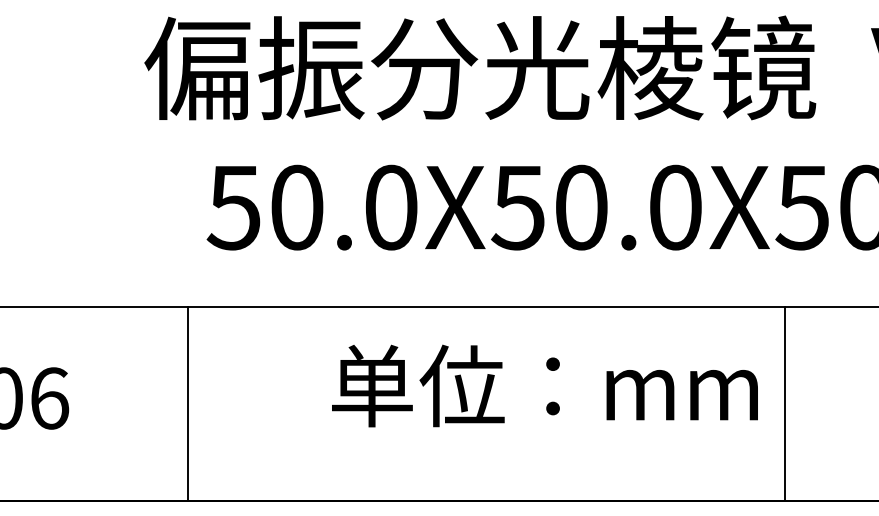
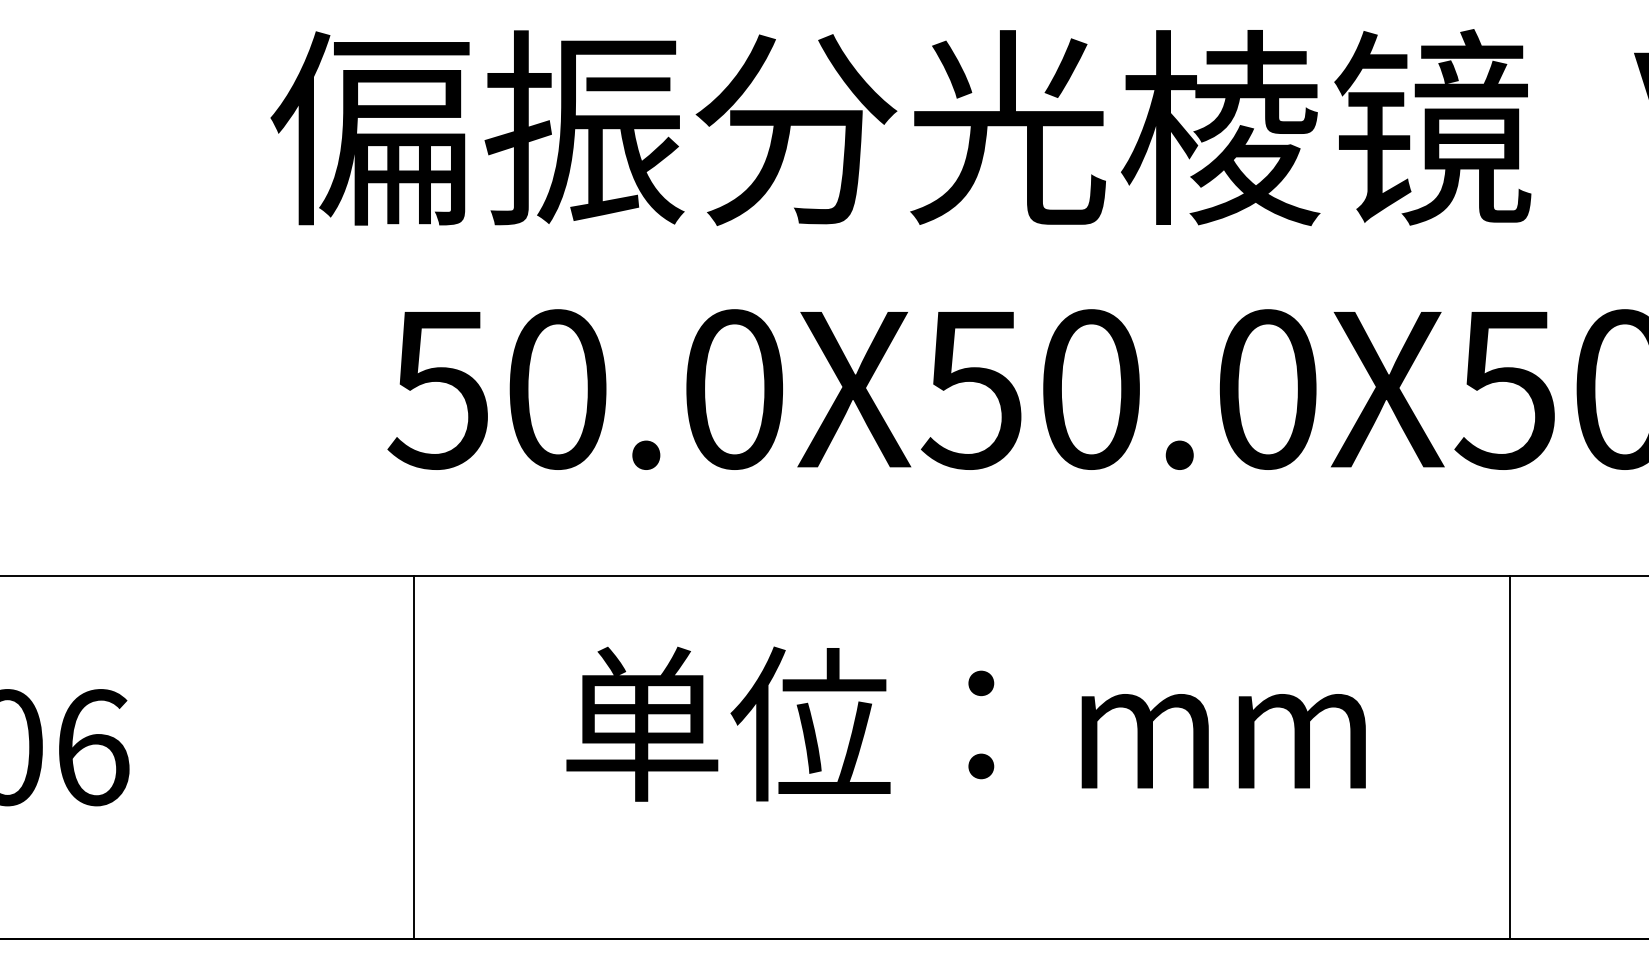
text: (544, 385) -> (965, 723), moved
line: (187, 403) -> (413, 757), moved
line: (784, 403) -> (1509, 757), moved

